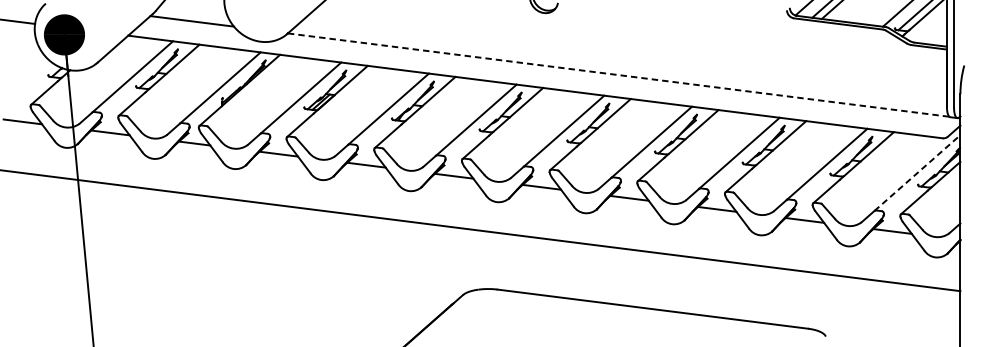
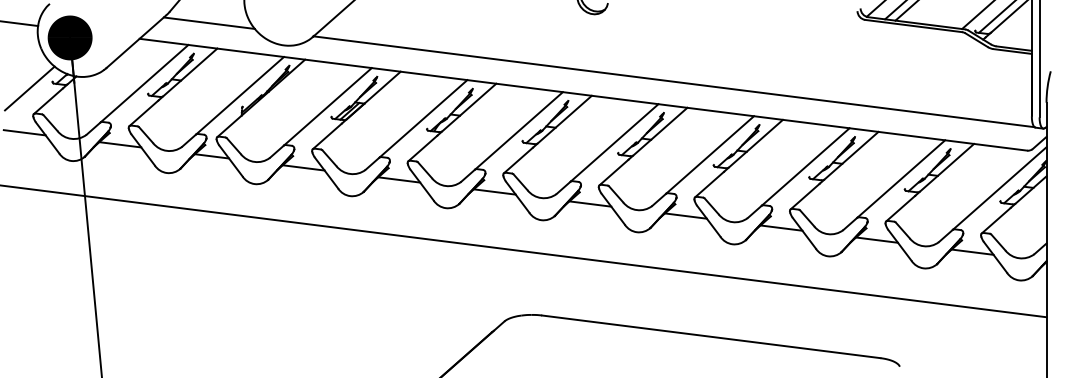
line: (619, 74) -> (674, 81), dashed -> solid
line: (27, 81) -> (29, 88), added
line: (918, 173) -> (1000, 188), dashed -> solid

